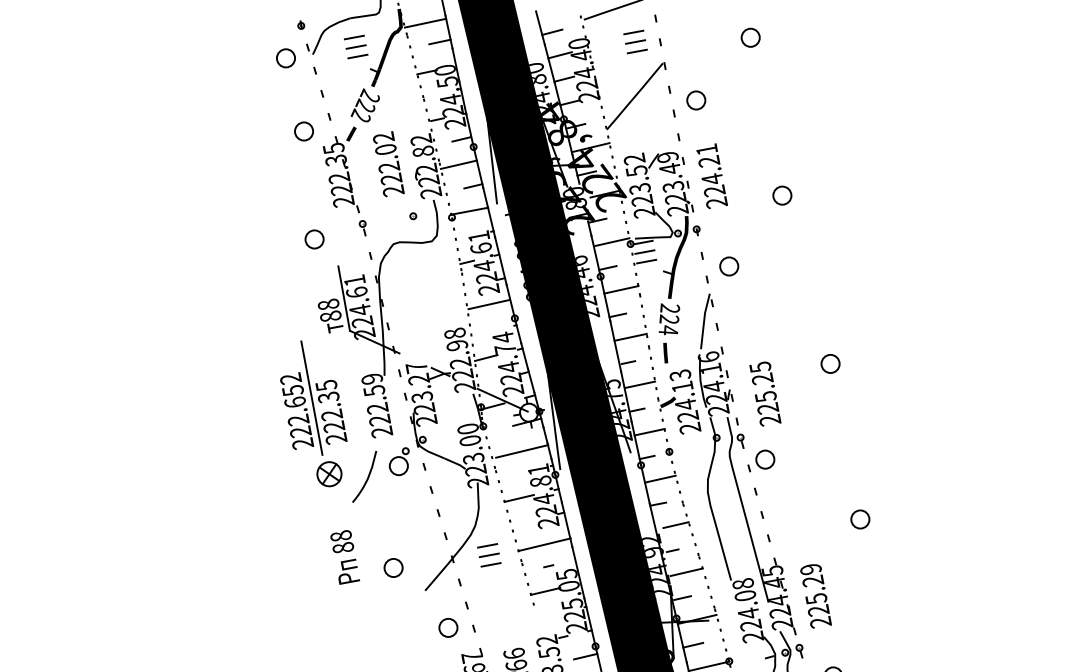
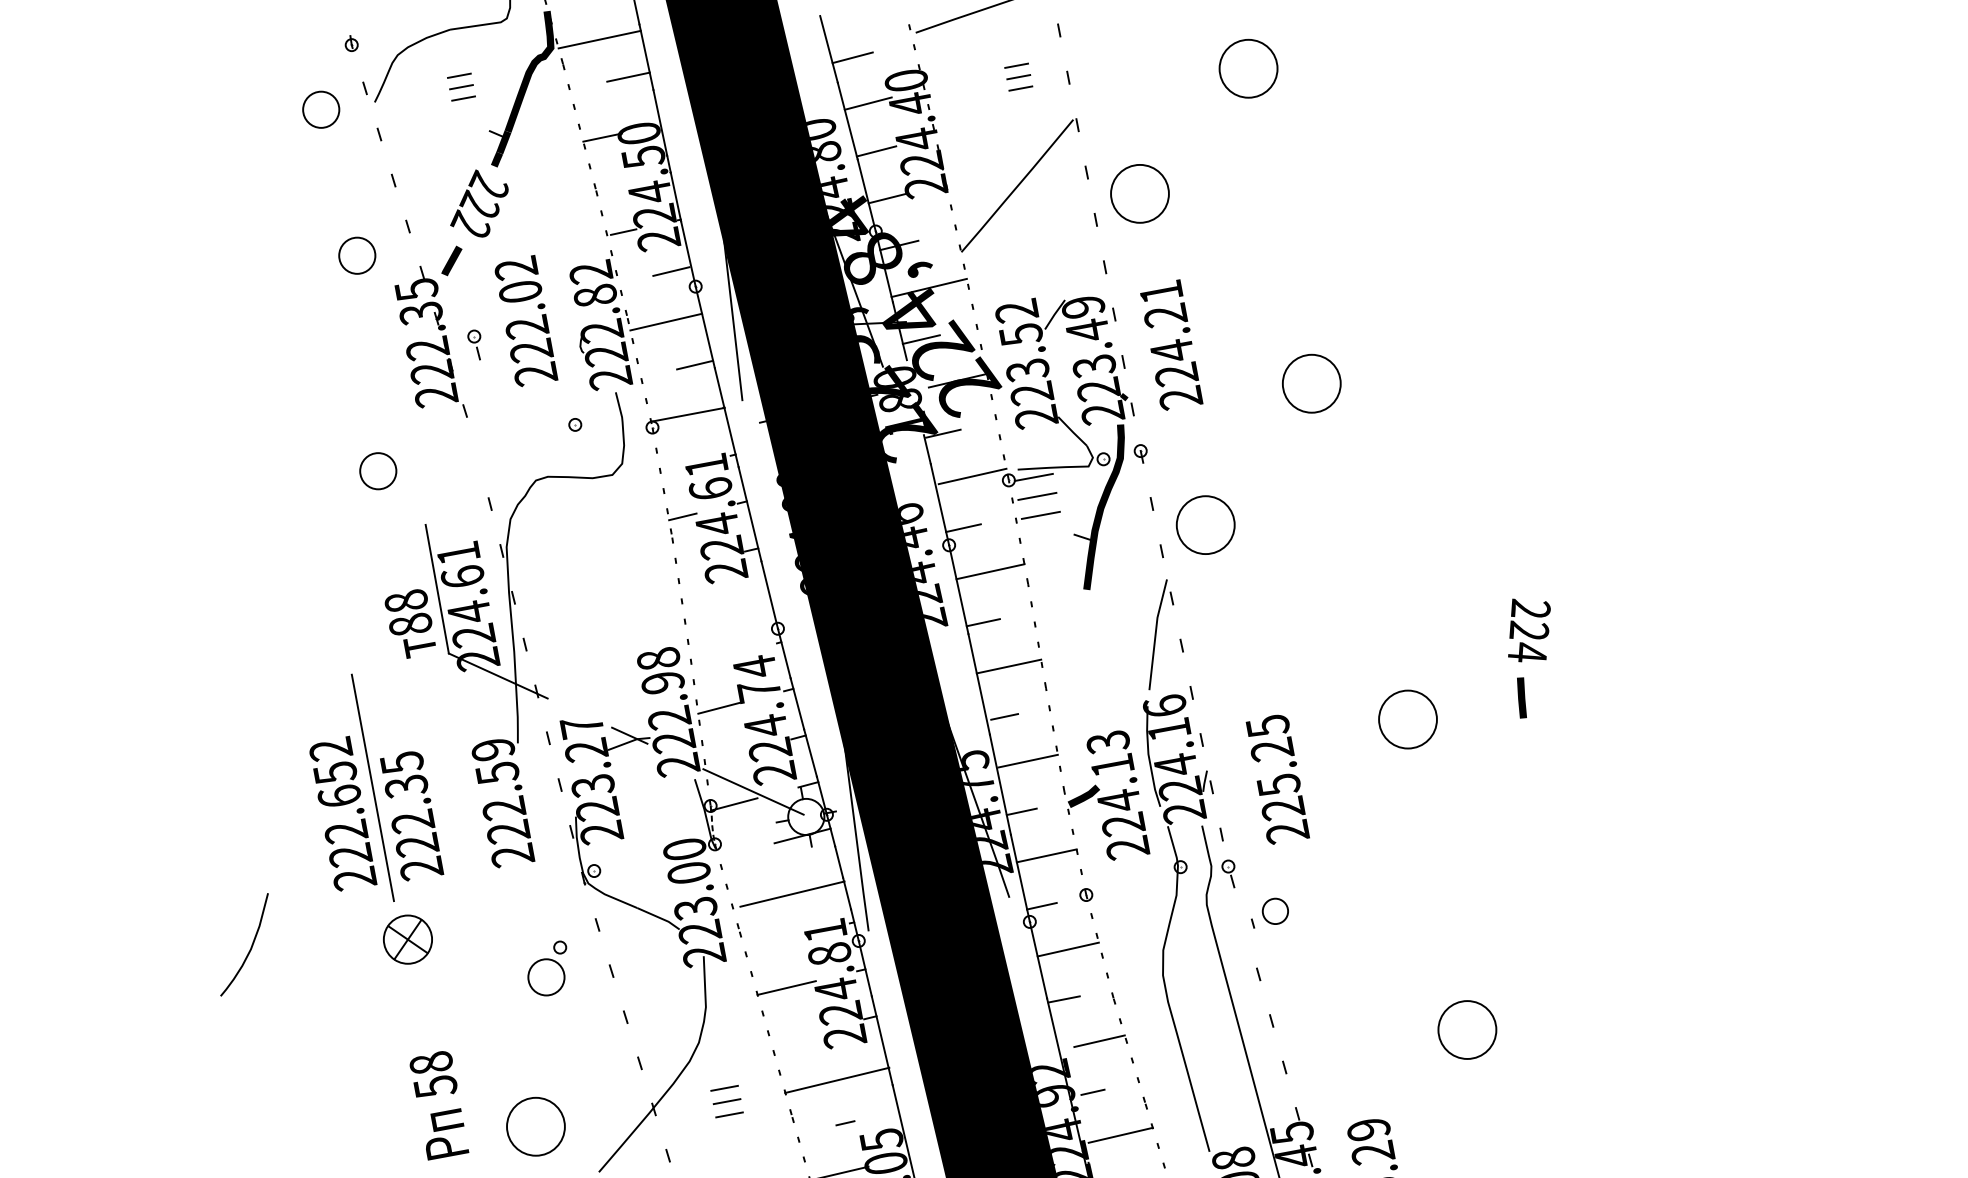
circle: (750, 37) -> (1248, 68), size x1.6
part: (635, 41) -> (1018, 76), size x0.6
part: (356, 46) -> (461, 86), size x0.6
circle: (696, 100) -> (1140, 193), size x1.6
circle: (782, 195) -> (1312, 383), size x1.6
part: (362, 228) -> (473, 345), moved
circle: (729, 266) -> (1206, 525), size x1.6
line: (488, 304) -> (725, 600), removed
text: (669, 333) -> (1529, 658), moved
circle: (830, 363) -> (1407, 718), size x1.6
part: (761, 460) -> (1270, 912), size x0.7
part: (398, 461) -> (545, 968), moved
curve: (367, 476) -> (250, 944), moved
circle: (860, 519) -> (1467, 1030), size x1.6
text: (343, 547) -> (435, 1085), 88 -> 58
part: (489, 555) -> (727, 1101), size x0.7
circle: (393, 567) -> (535, 1125), size x1.6

